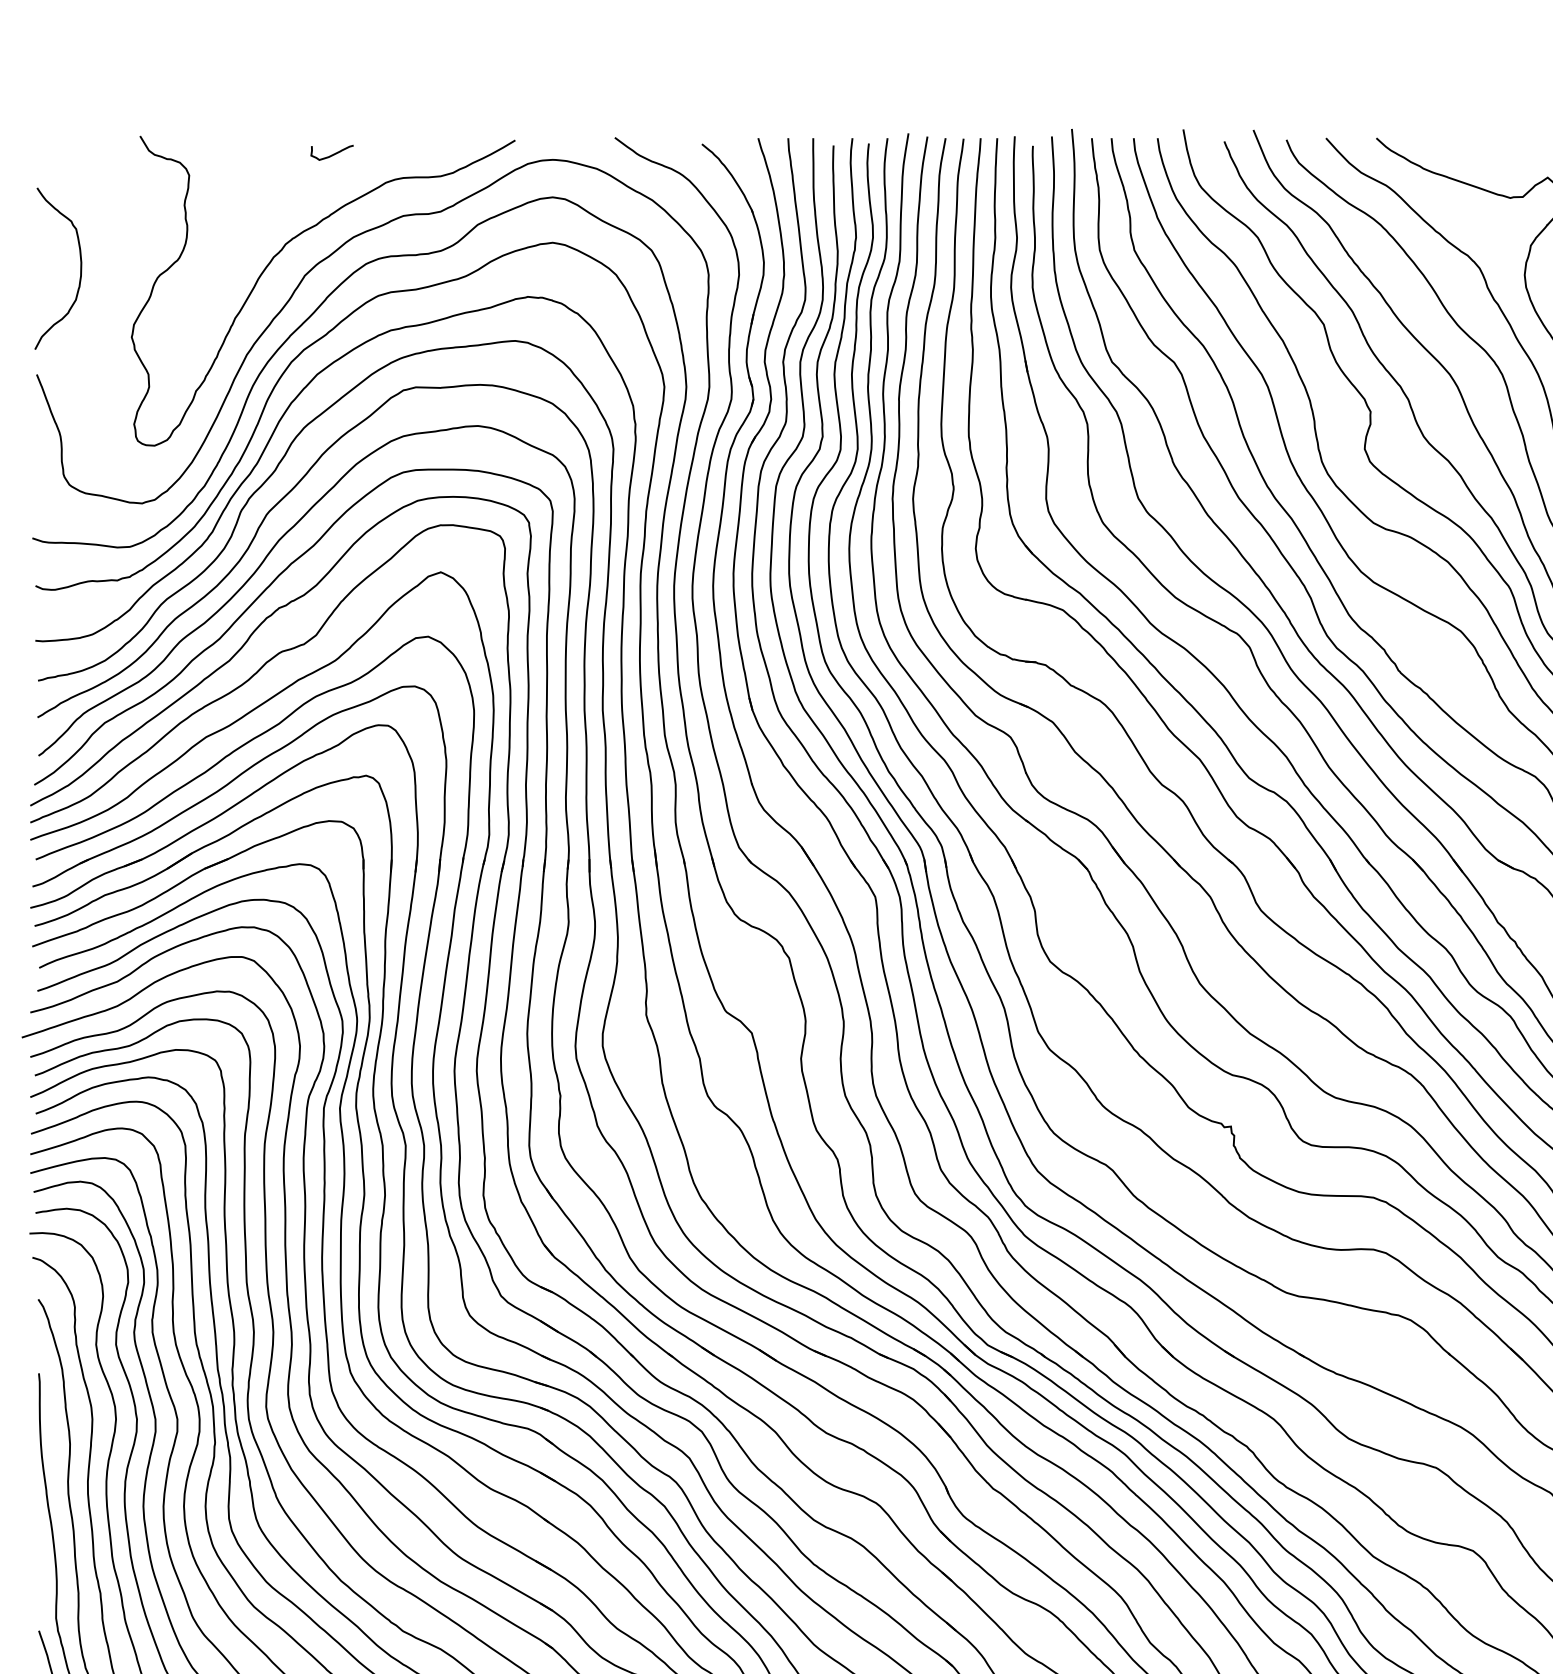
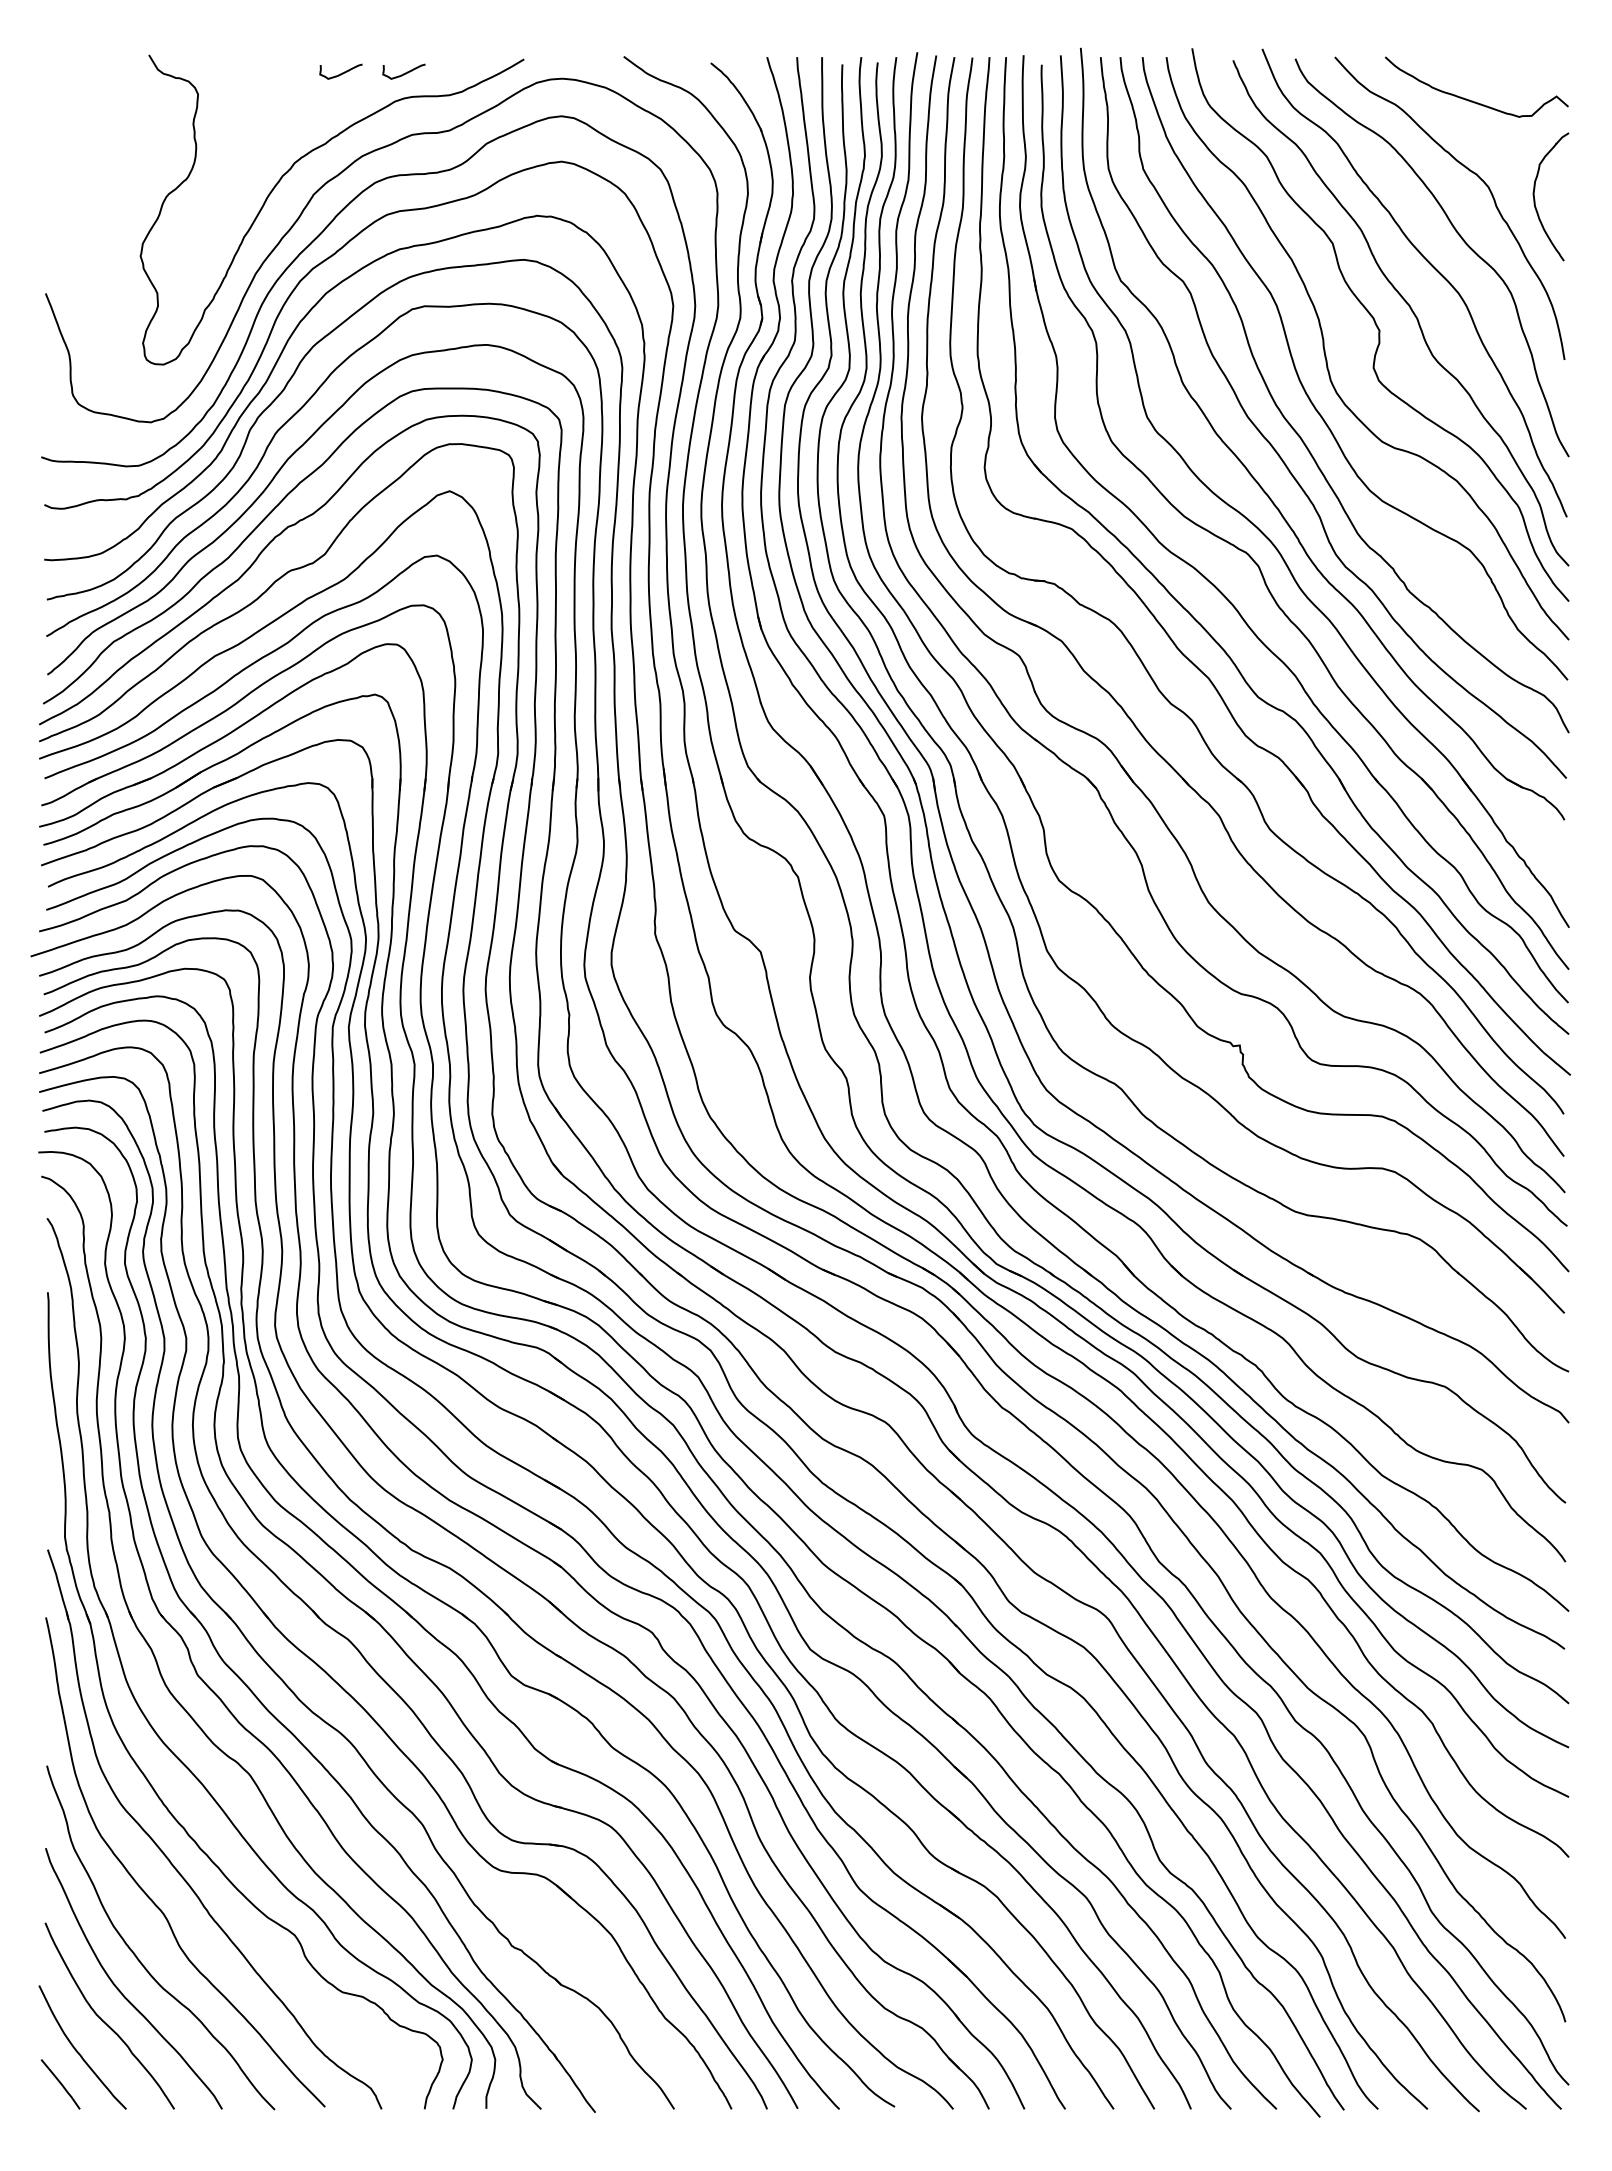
curve: (394, 154) -> (403, 73), added
curve: (80, 268) -> (89, 187), removed

